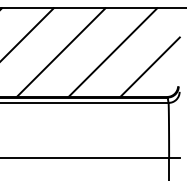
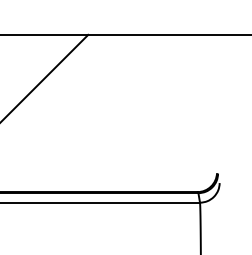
line: (112, 52) -> (100, 113), removed
line: (149, 66) -> (166, 138), removed

